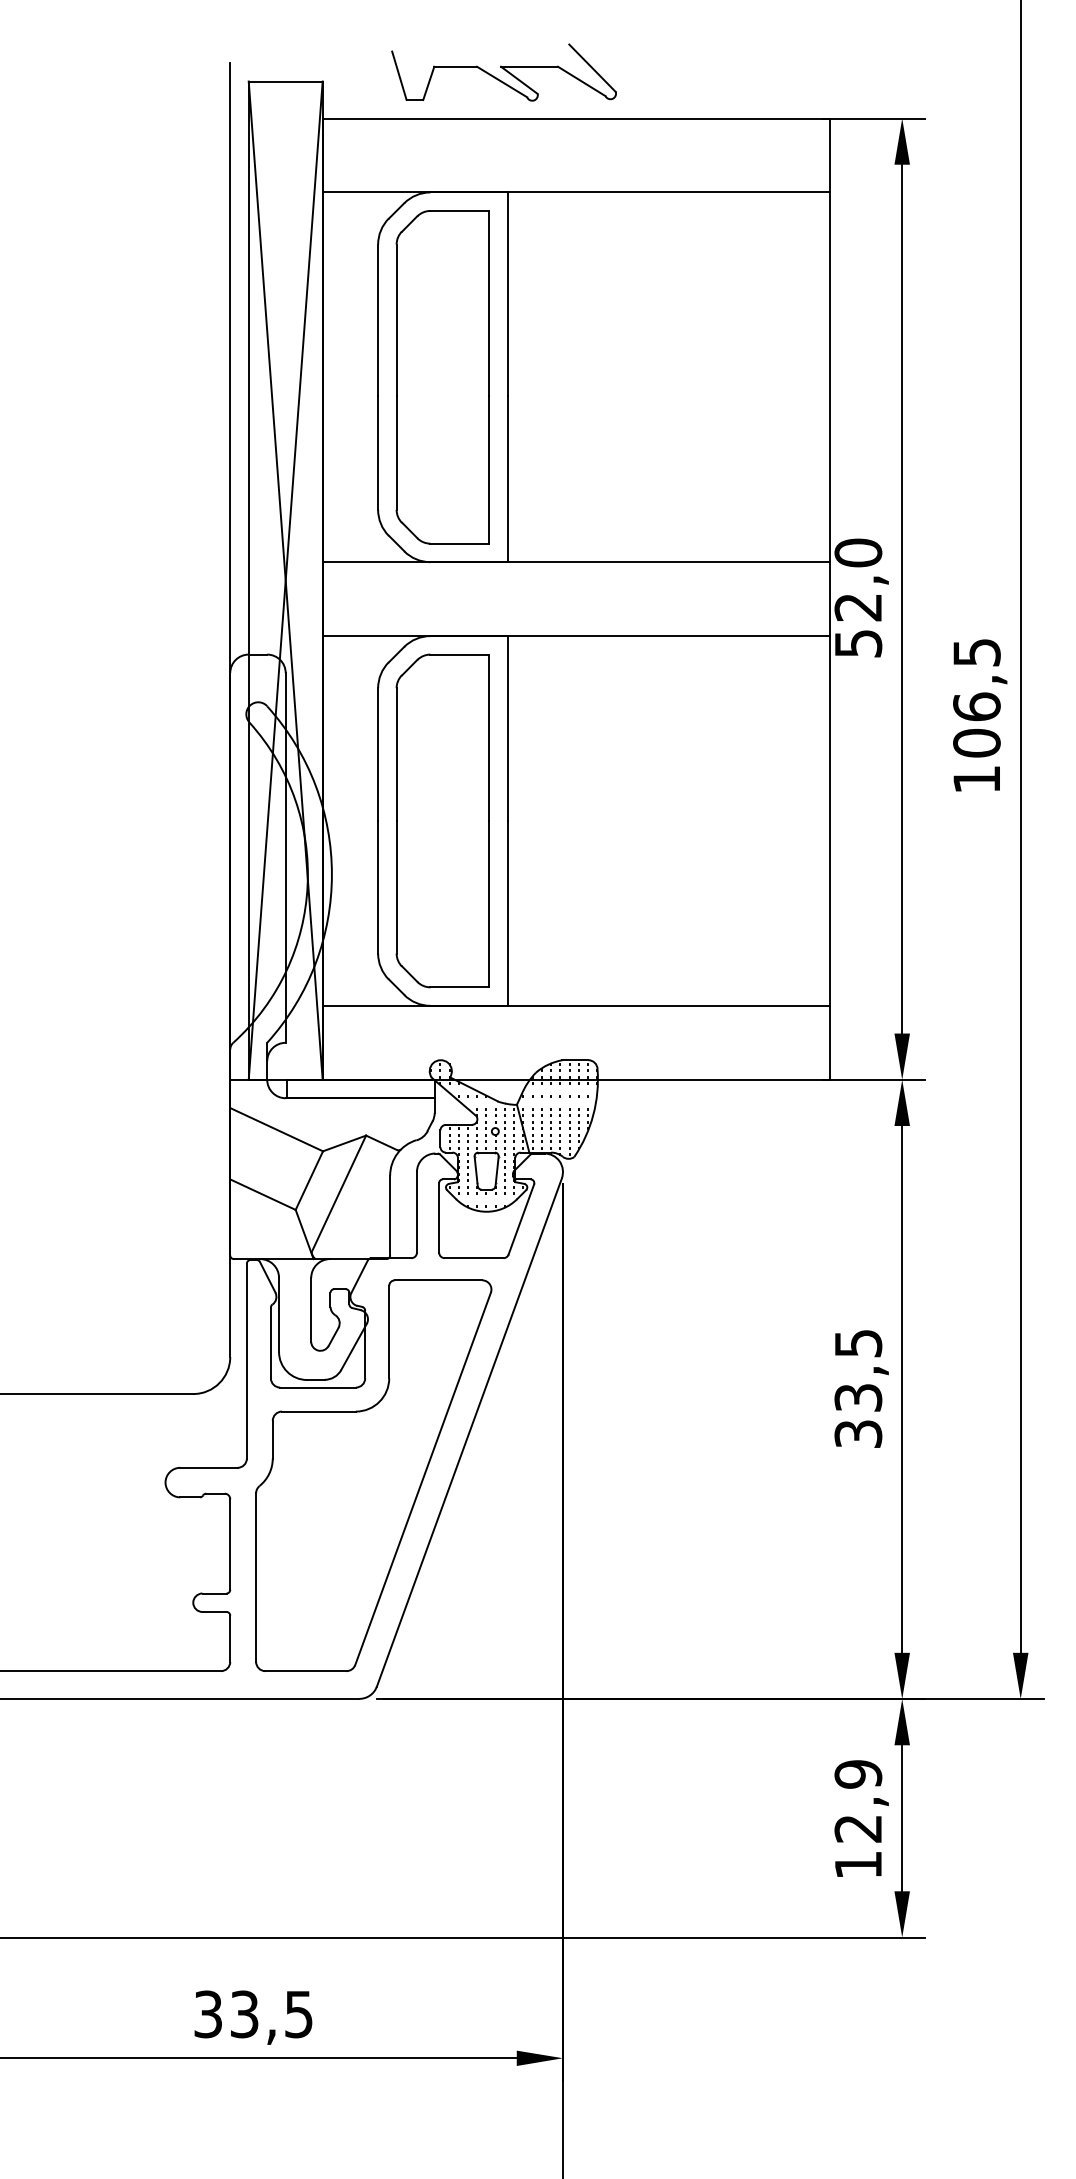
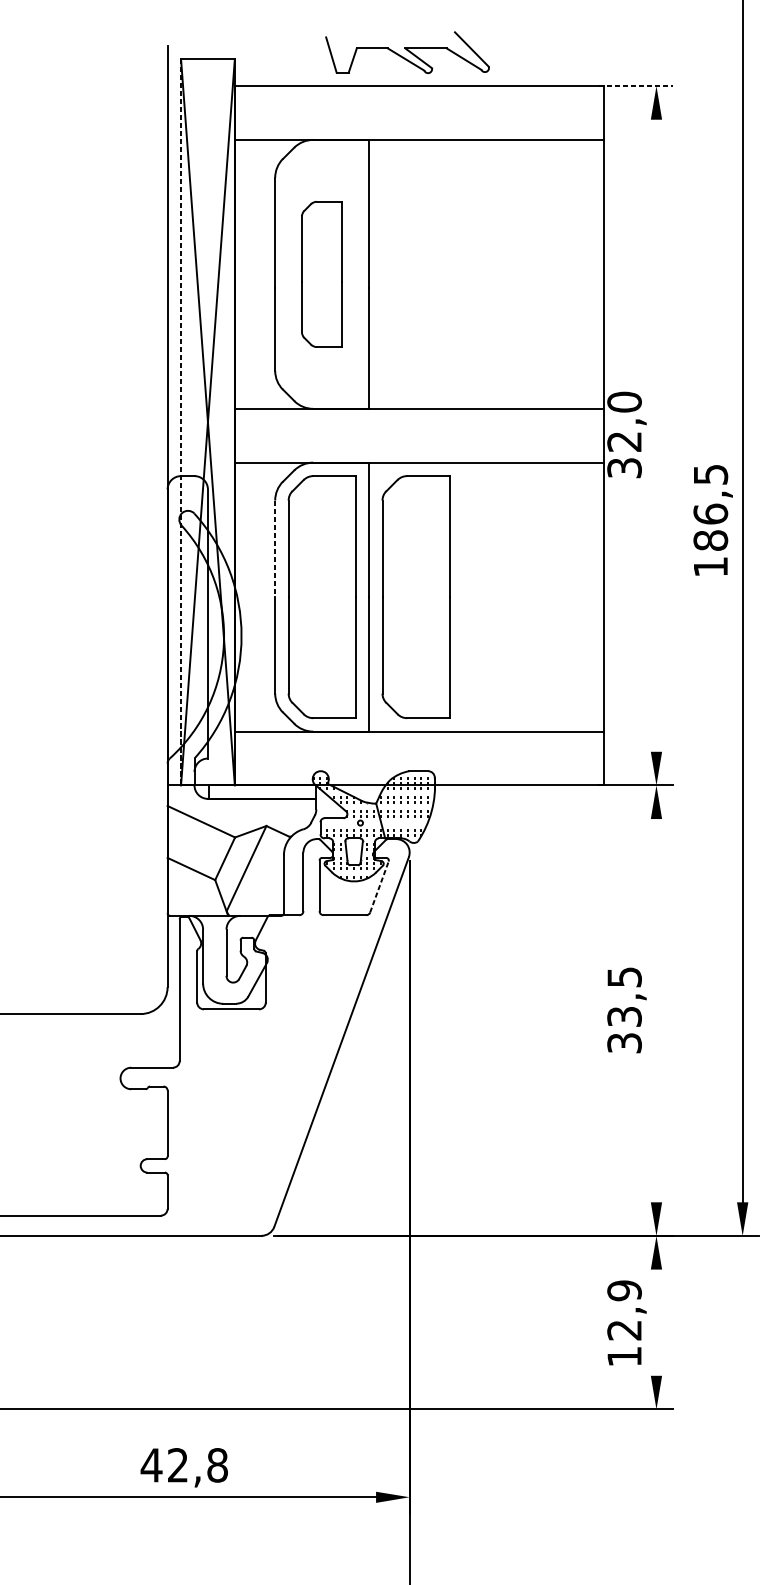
part: (503, 72) -> (407, 52), moved
line: (874, 118) -> (636, 86), solid -> dashed
part: (442, 377) -> (322, 274), size x0.6
line: (248, 581) -> (180, 422), solid -> dashed
line: (902, 598) -> (656, 435), removed
text: (857, 643) -> (623, 468), 52,0 -> 32,0
text: (976, 743) -> (710, 540), 106,5 -> 186,5
line: (378, 755) -> (275, 549), solid -> dashed
part: (571, 820) -> (415, 596), added
line: (521, 1218) -> (379, 886), solid -> dashed
line: (902, 1388) -> (656, 1010), removed
part: (373, 1475) -> (271, 1073), removed
line: (902, 1818) -> (656, 1322), removed
text: (253, 2014) -> (184, 1465), 33,5 -> 42,8

